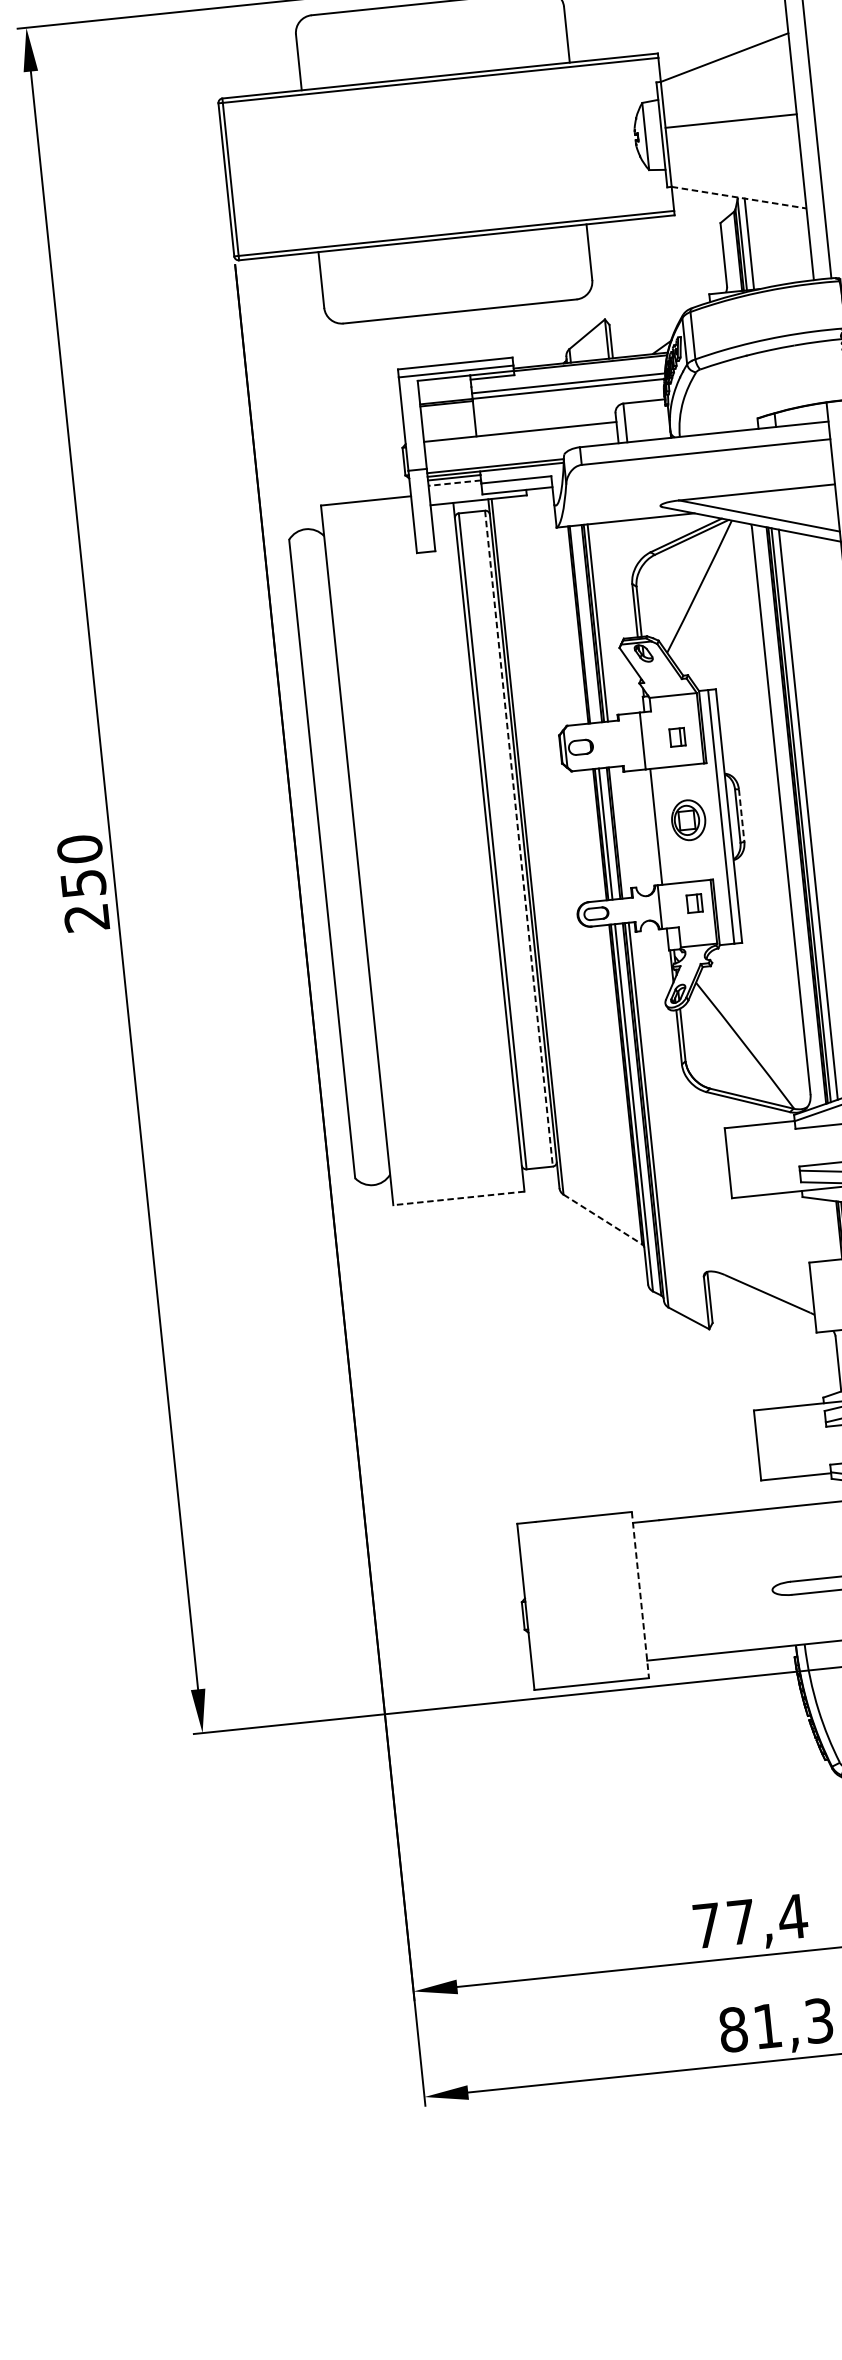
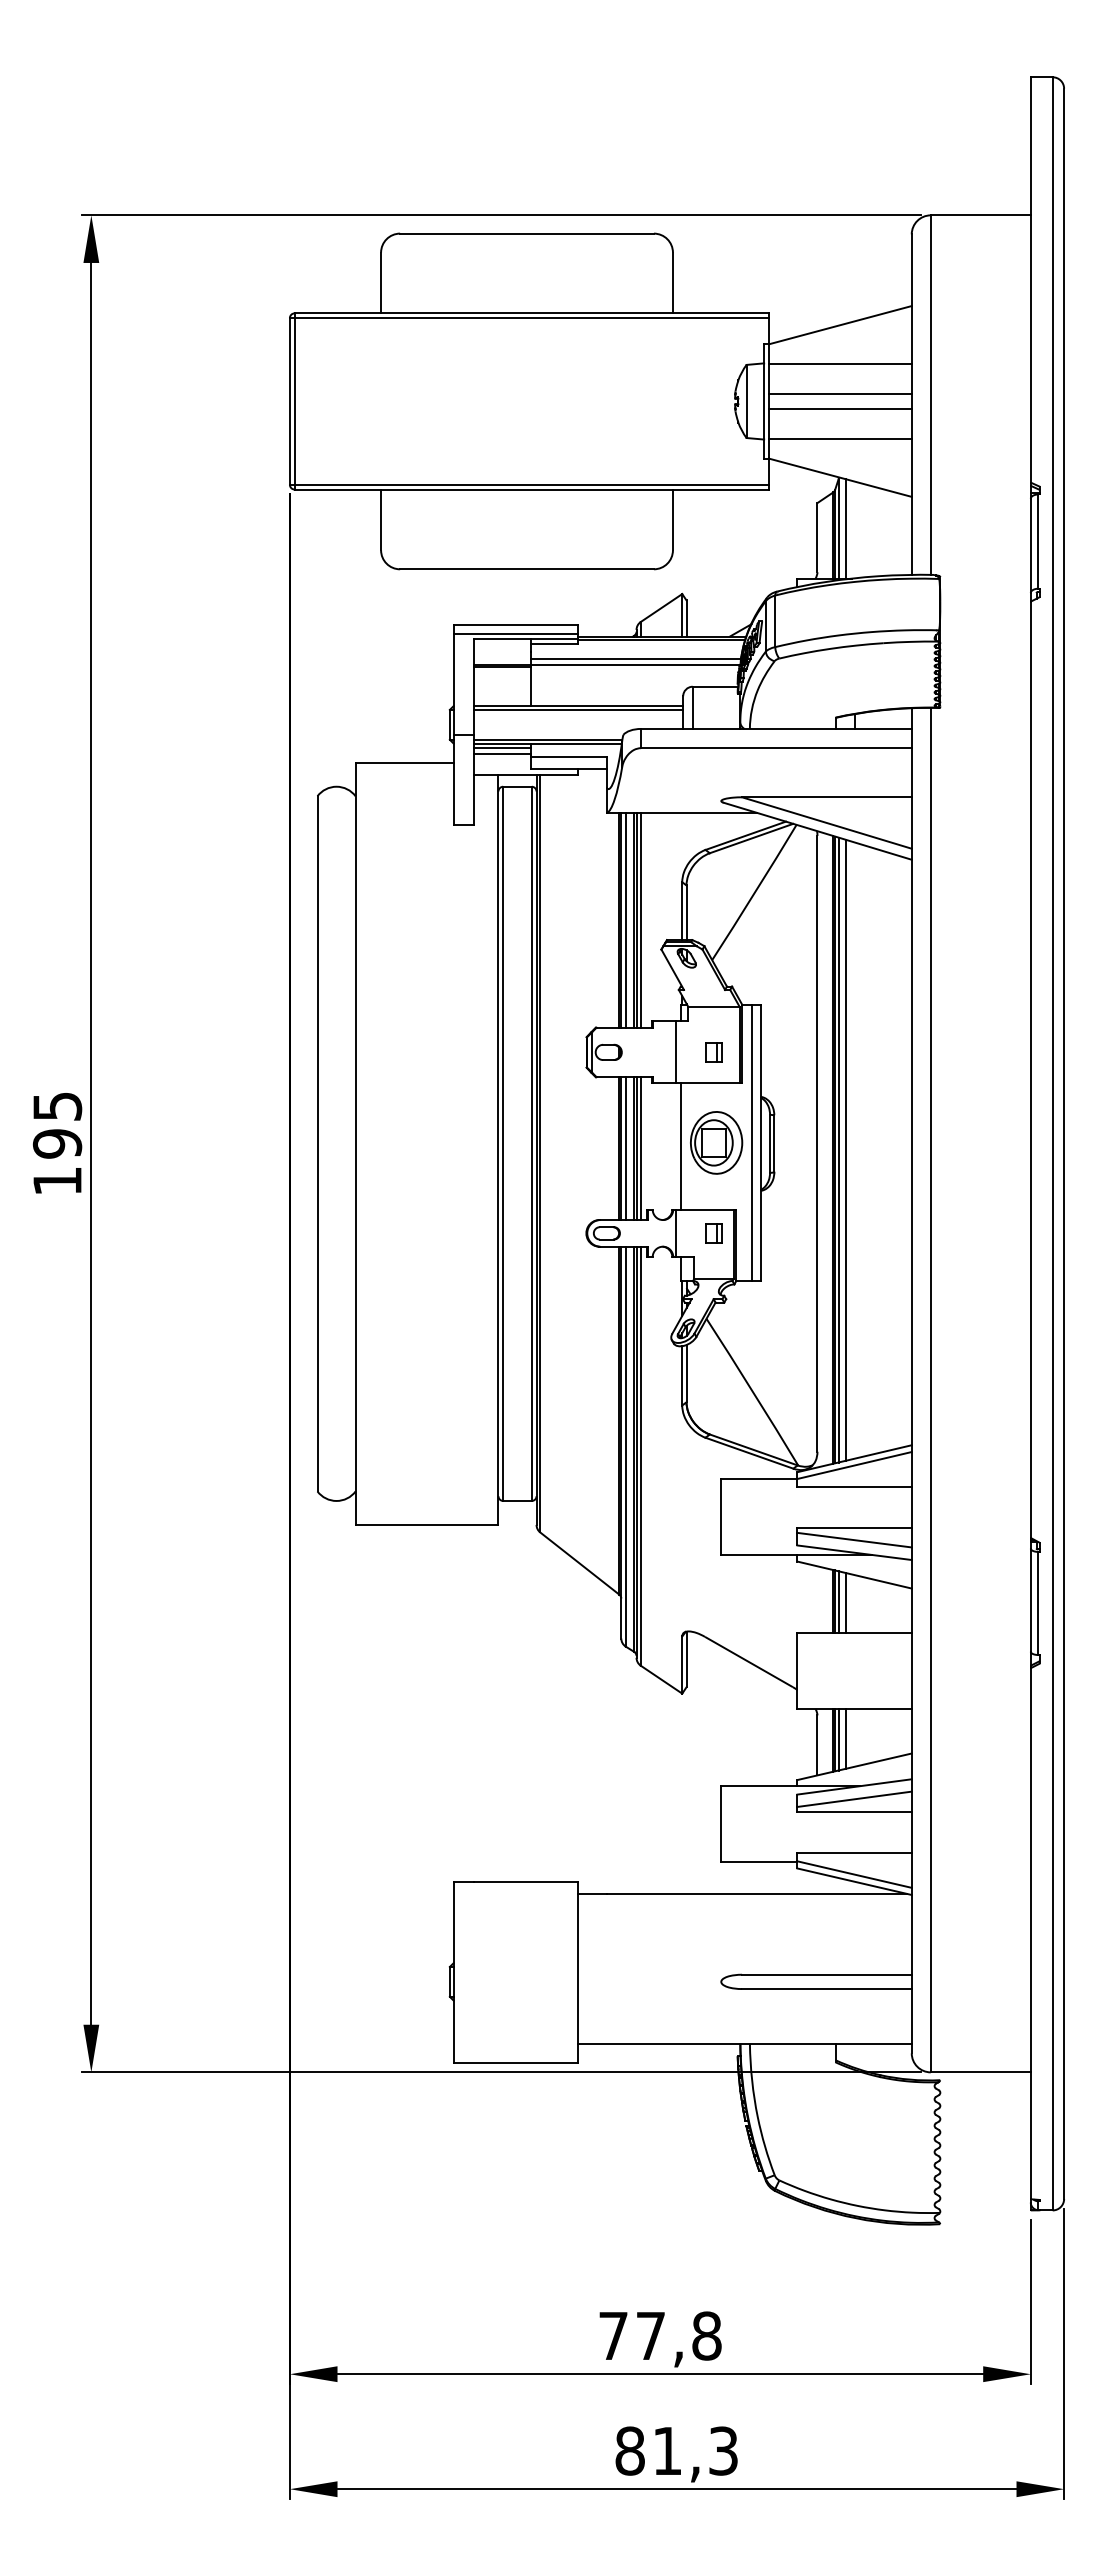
line: (727, 93) -> (839, 364), added
line: (731, 134) -> (839, 408), added
line: (734, 161) -> (839, 438), added
line: (739, 197) -> (840, 477), dashed -> solid
line: (520, 435) -> (578, 709), added
line: (455, 482) -> (502, 753), dashed -> solid
line: (583, 623) -> (625, 919), added
line: (741, 815) -> (774, 1143), dashed -> solid
part: (688, 819) -> (716, 1142), size x1.43
line: (619, 832) -> (640, 1148), added
line: (518, 839) -> (531, 1144), dashed -> solid
text: (83, 883) -> (57, 1143), 250 -> 195
line: (458, 1198) -> (426, 1524), dashed -> solid
line: (603, 1219) -> (580, 1563), dashed -> solid
line: (640, 1595) -> (578, 1972), dashed -> solid
text: (792, 1916) -> (706, 2335), 77,4 -> 77,8

